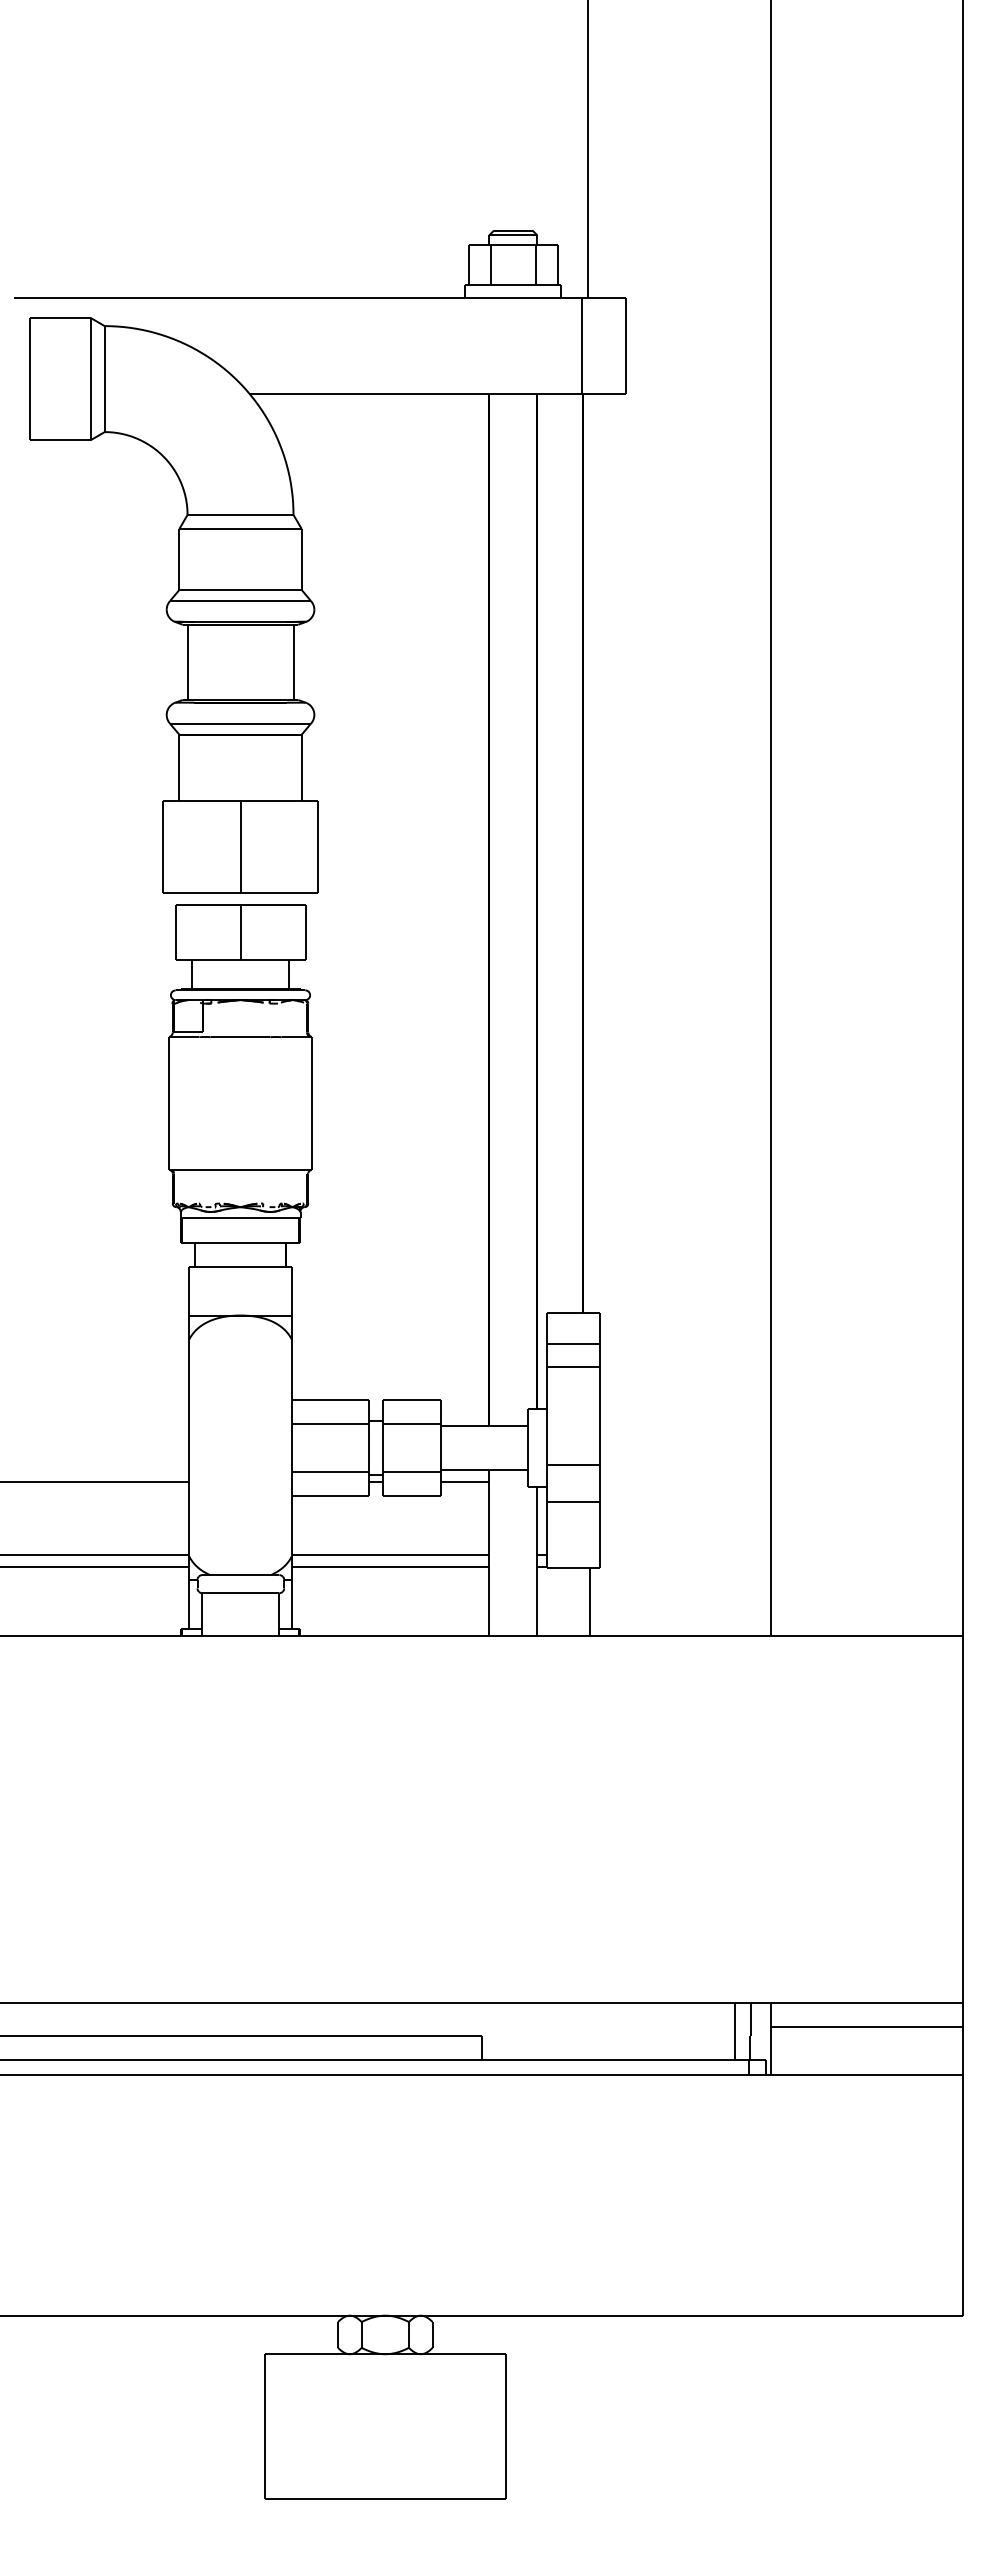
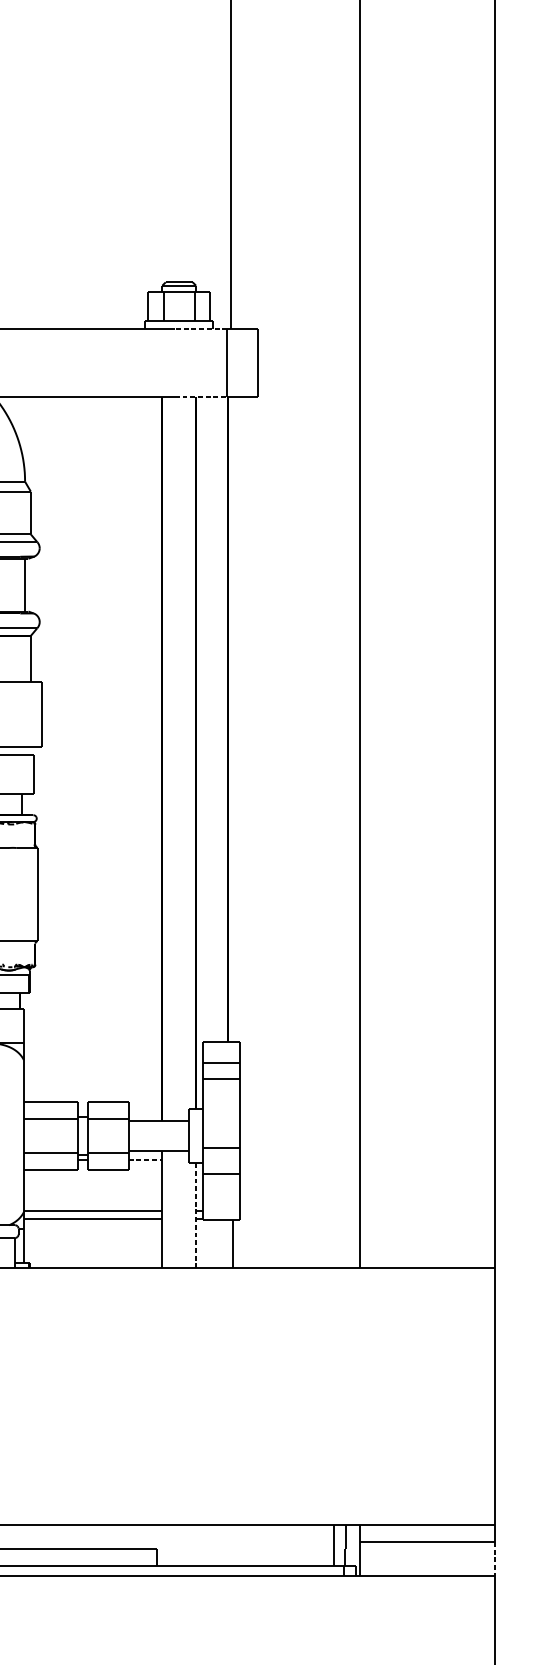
line: (543, 297) -> (200, 329), solid -> dashed
line: (544, 393) -> (201, 396), solid -> dashed
line: (465, 1482) -> (145, 1160), solid -> dashed
line: (537, 1561) -> (196, 1215), solid -> dashed
line: (963, 2051) -> (494, 1559), solid -> dashed

